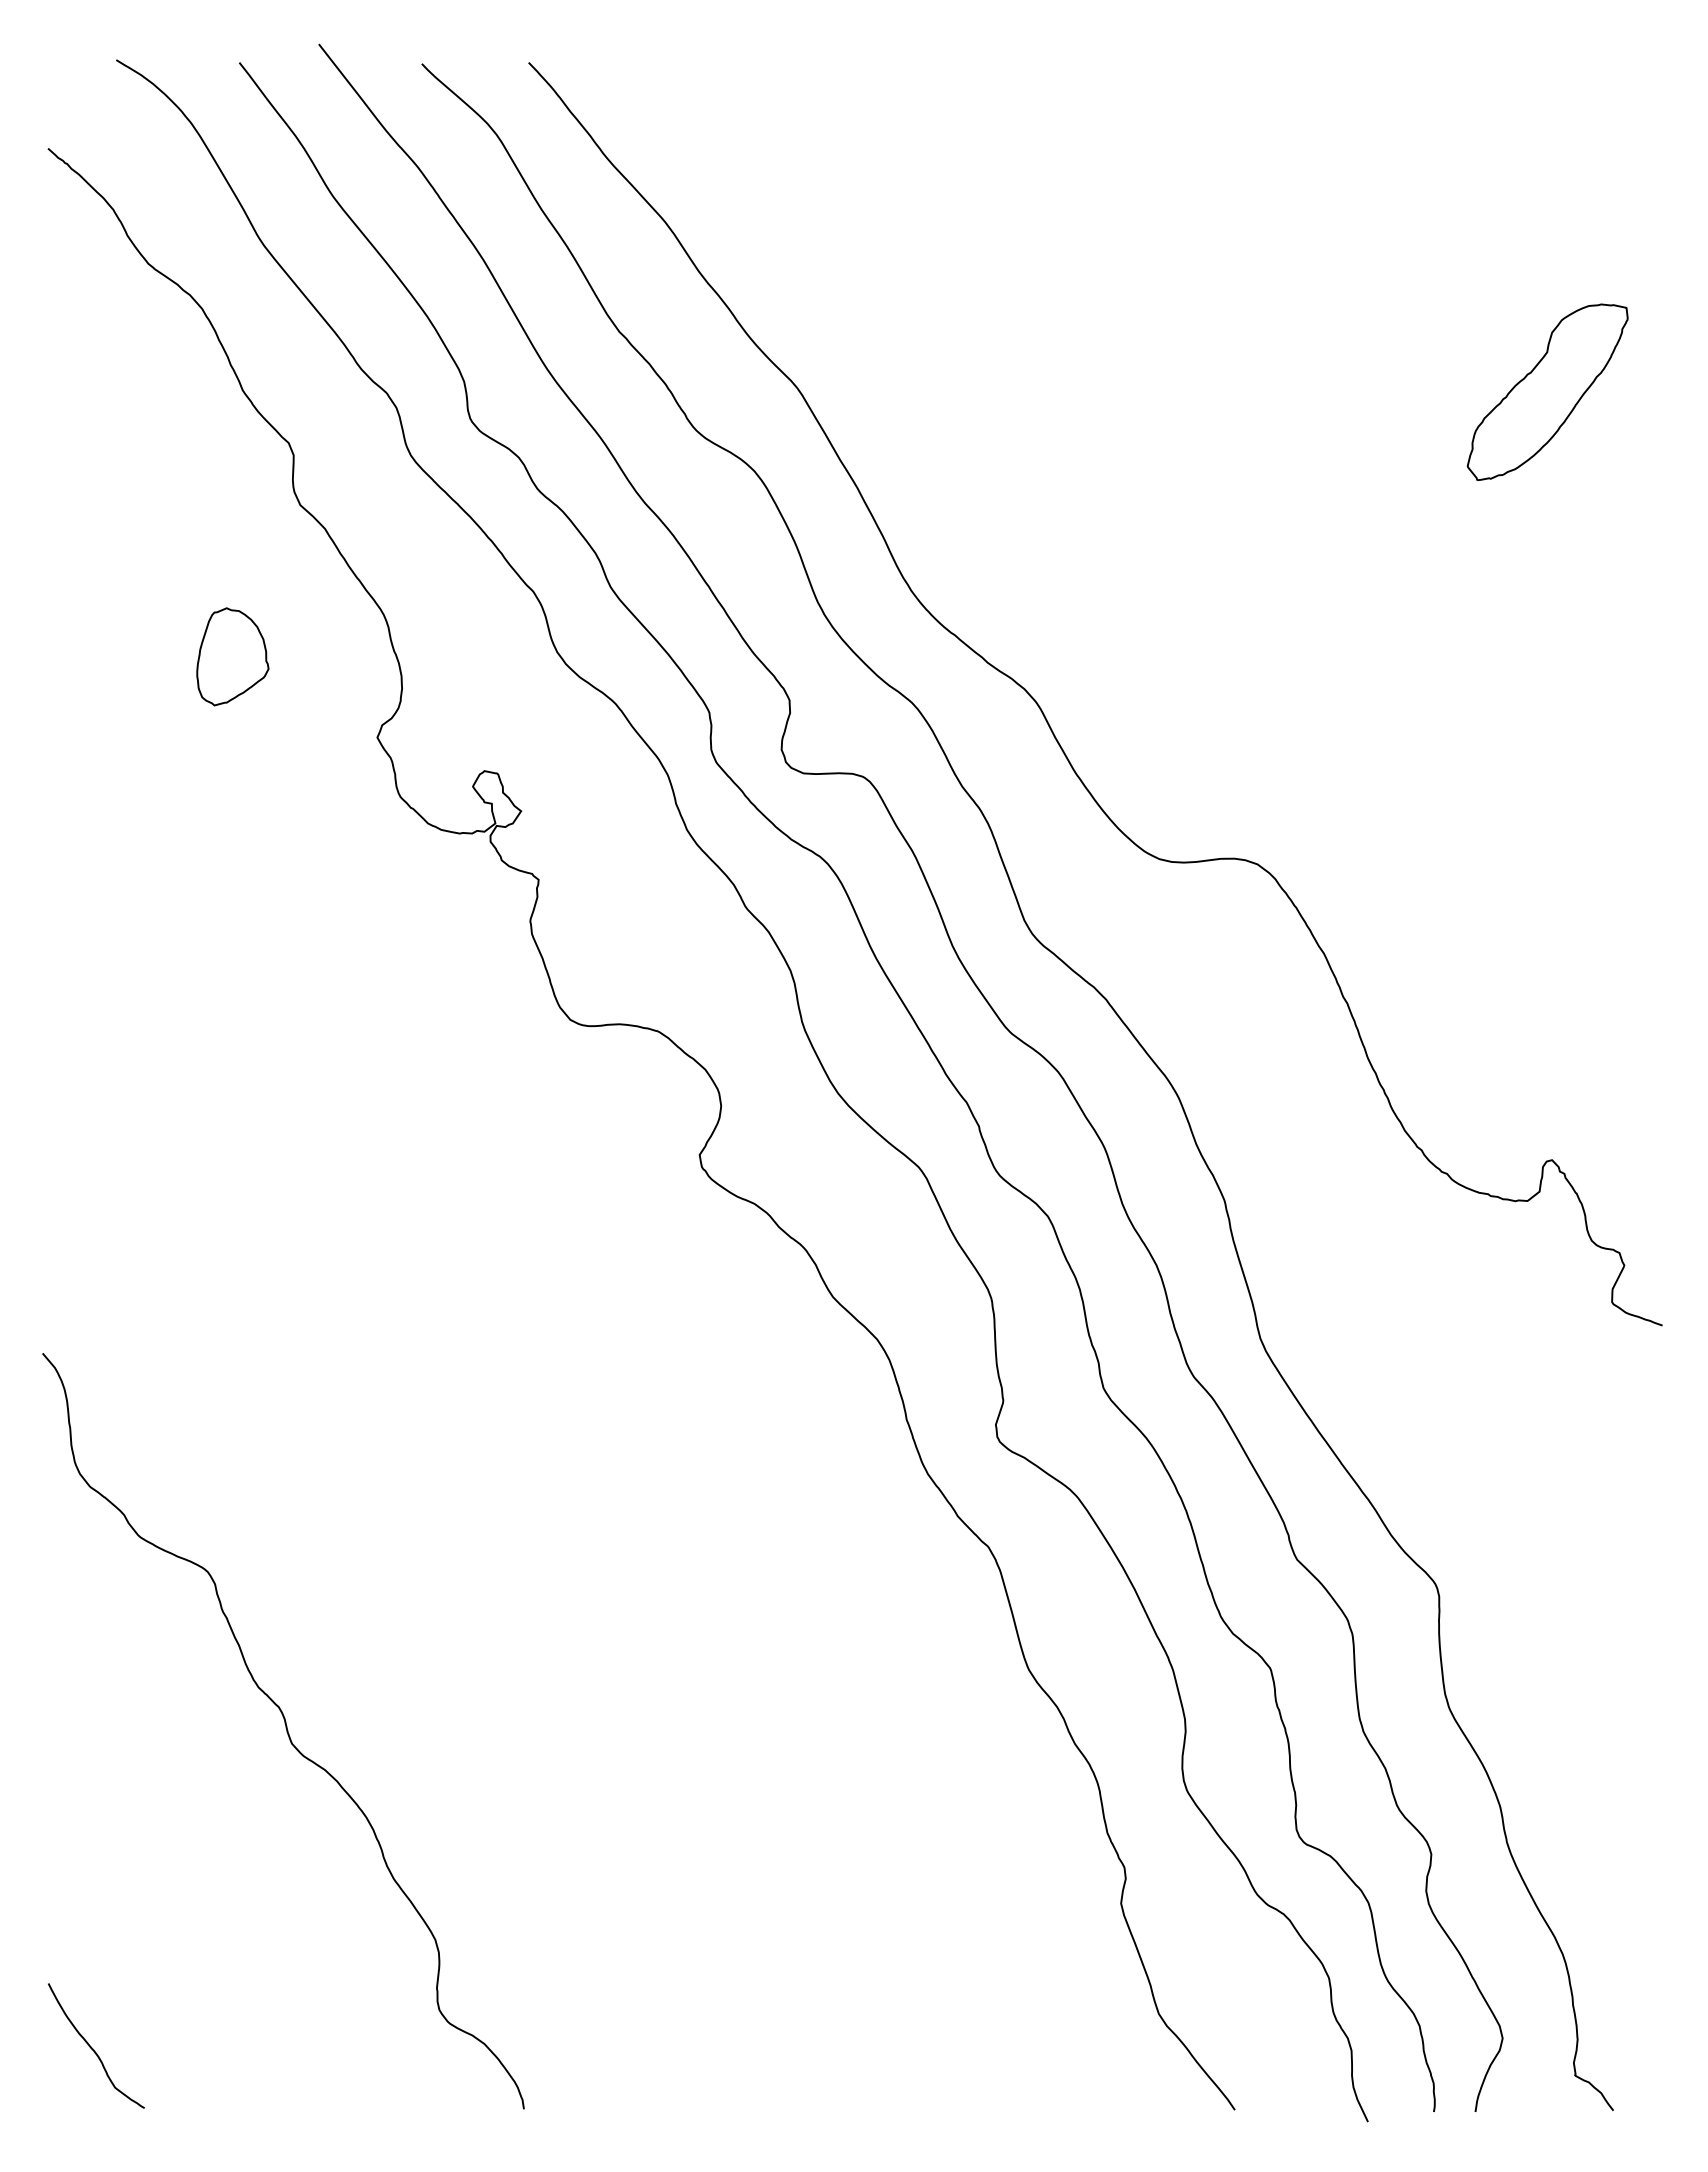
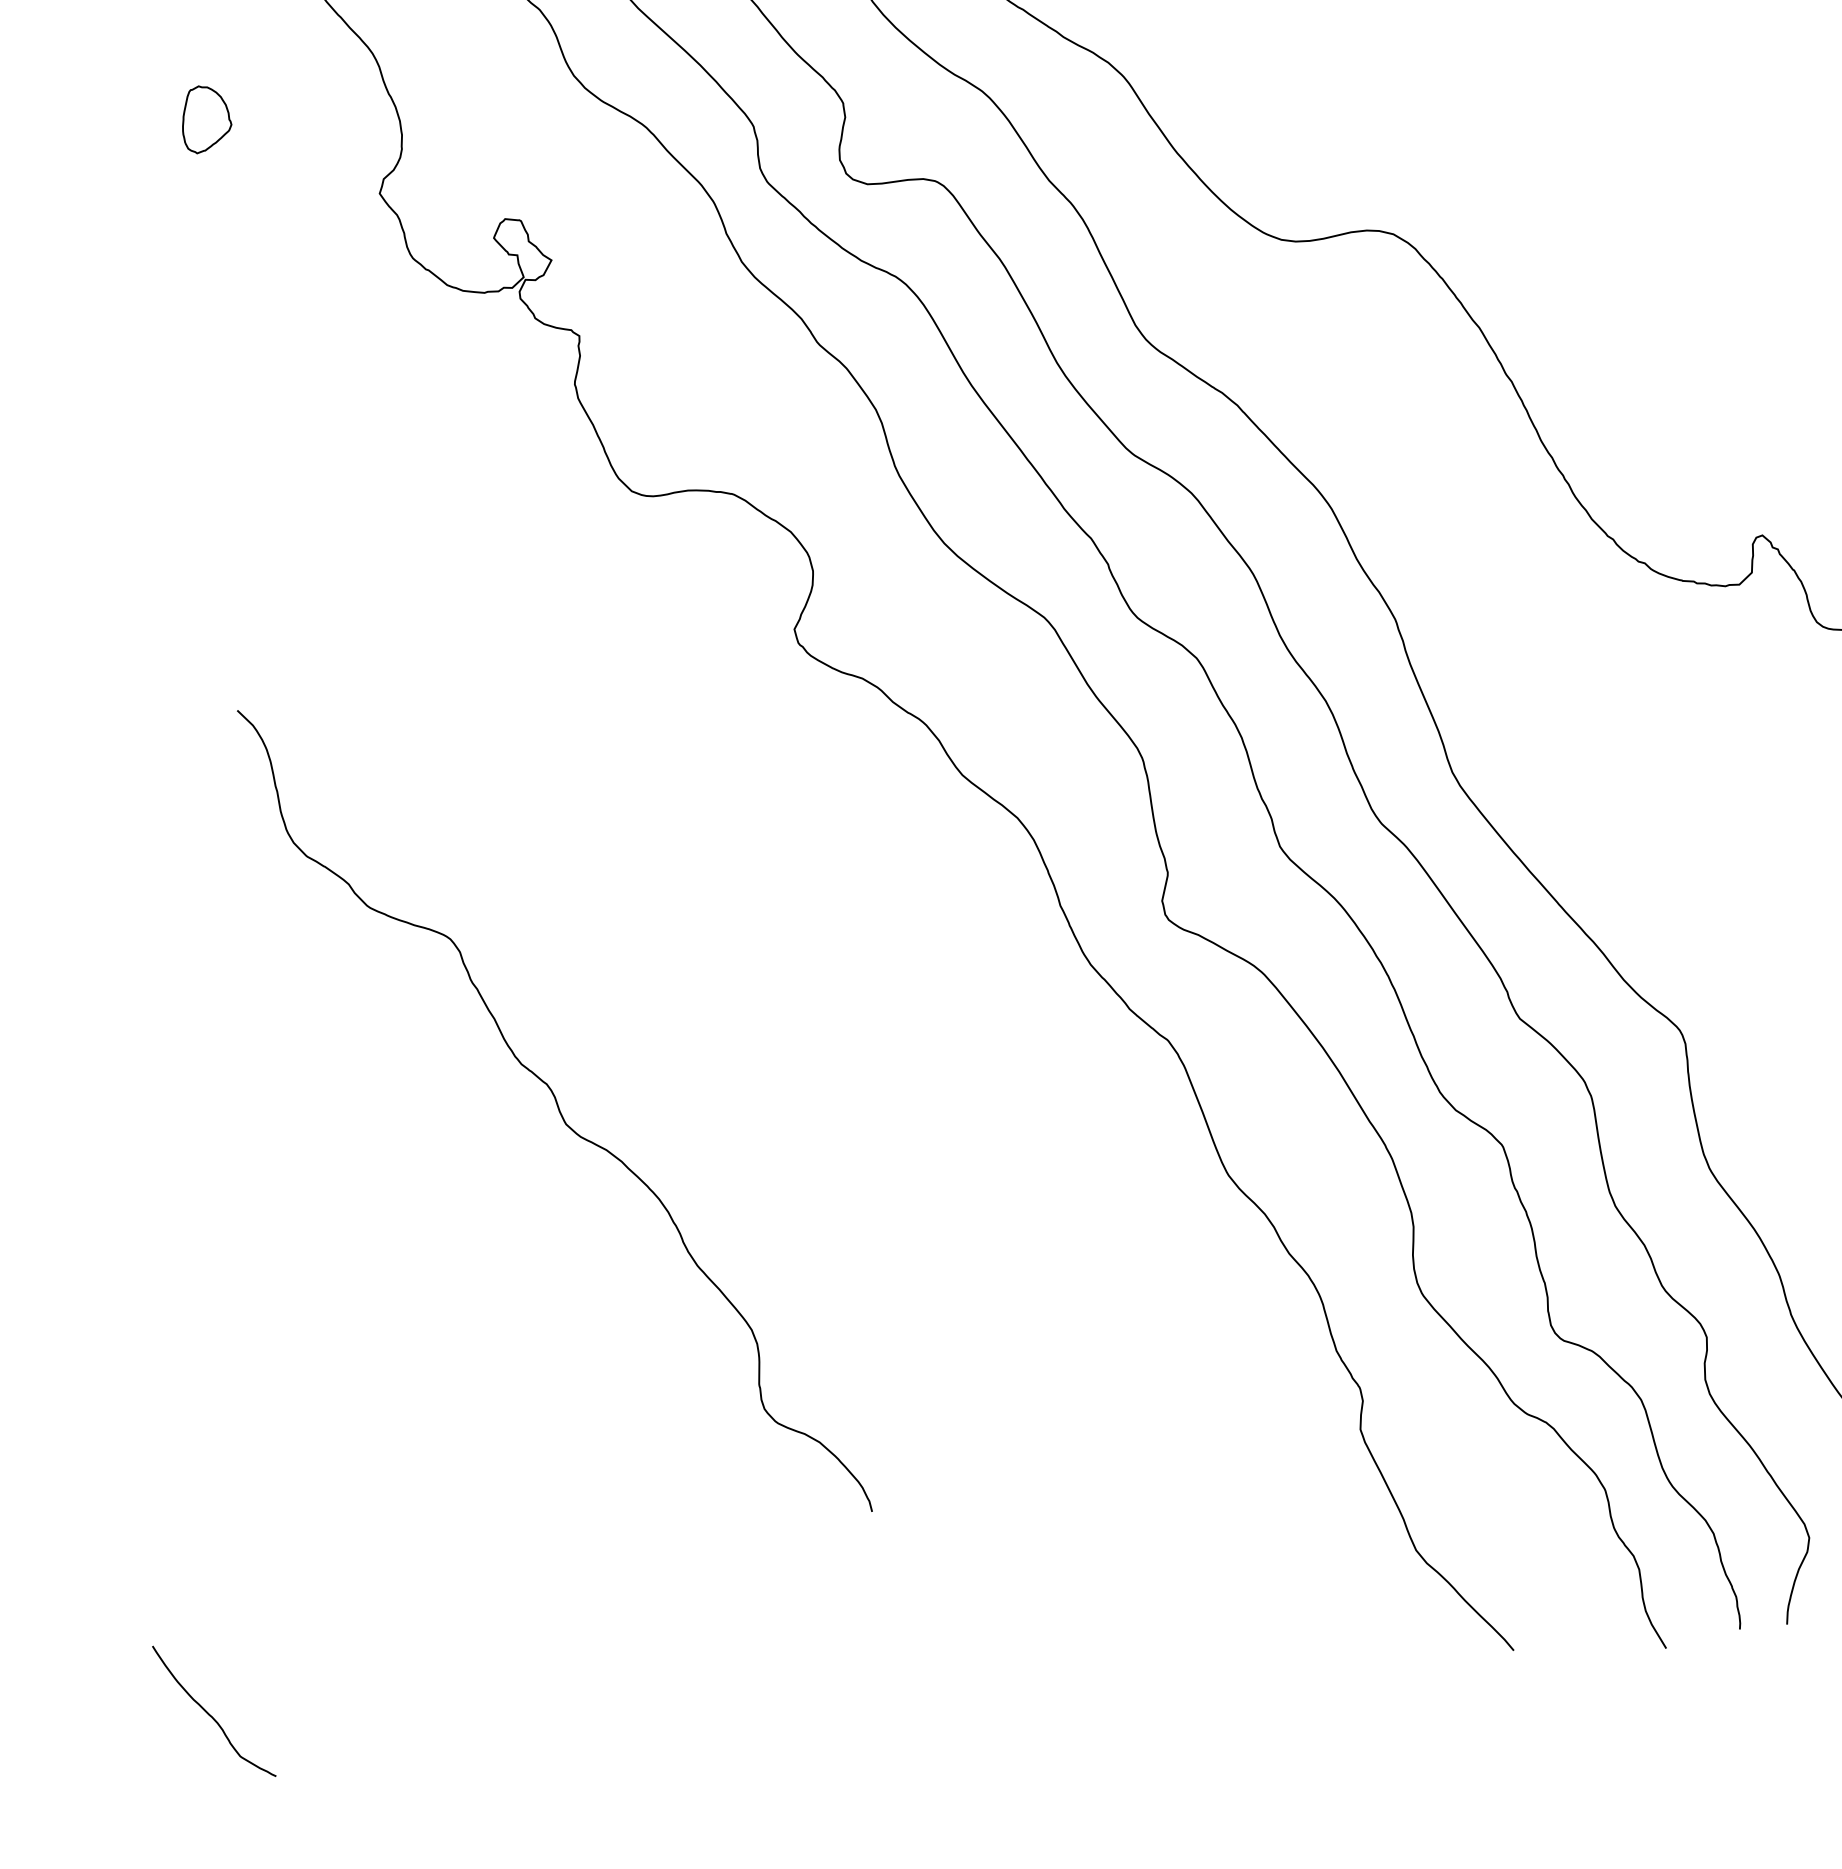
part: (232, 656) -> (205, 118), size x0.6
curve: (286, 1731) -> (558, 1110), moved

